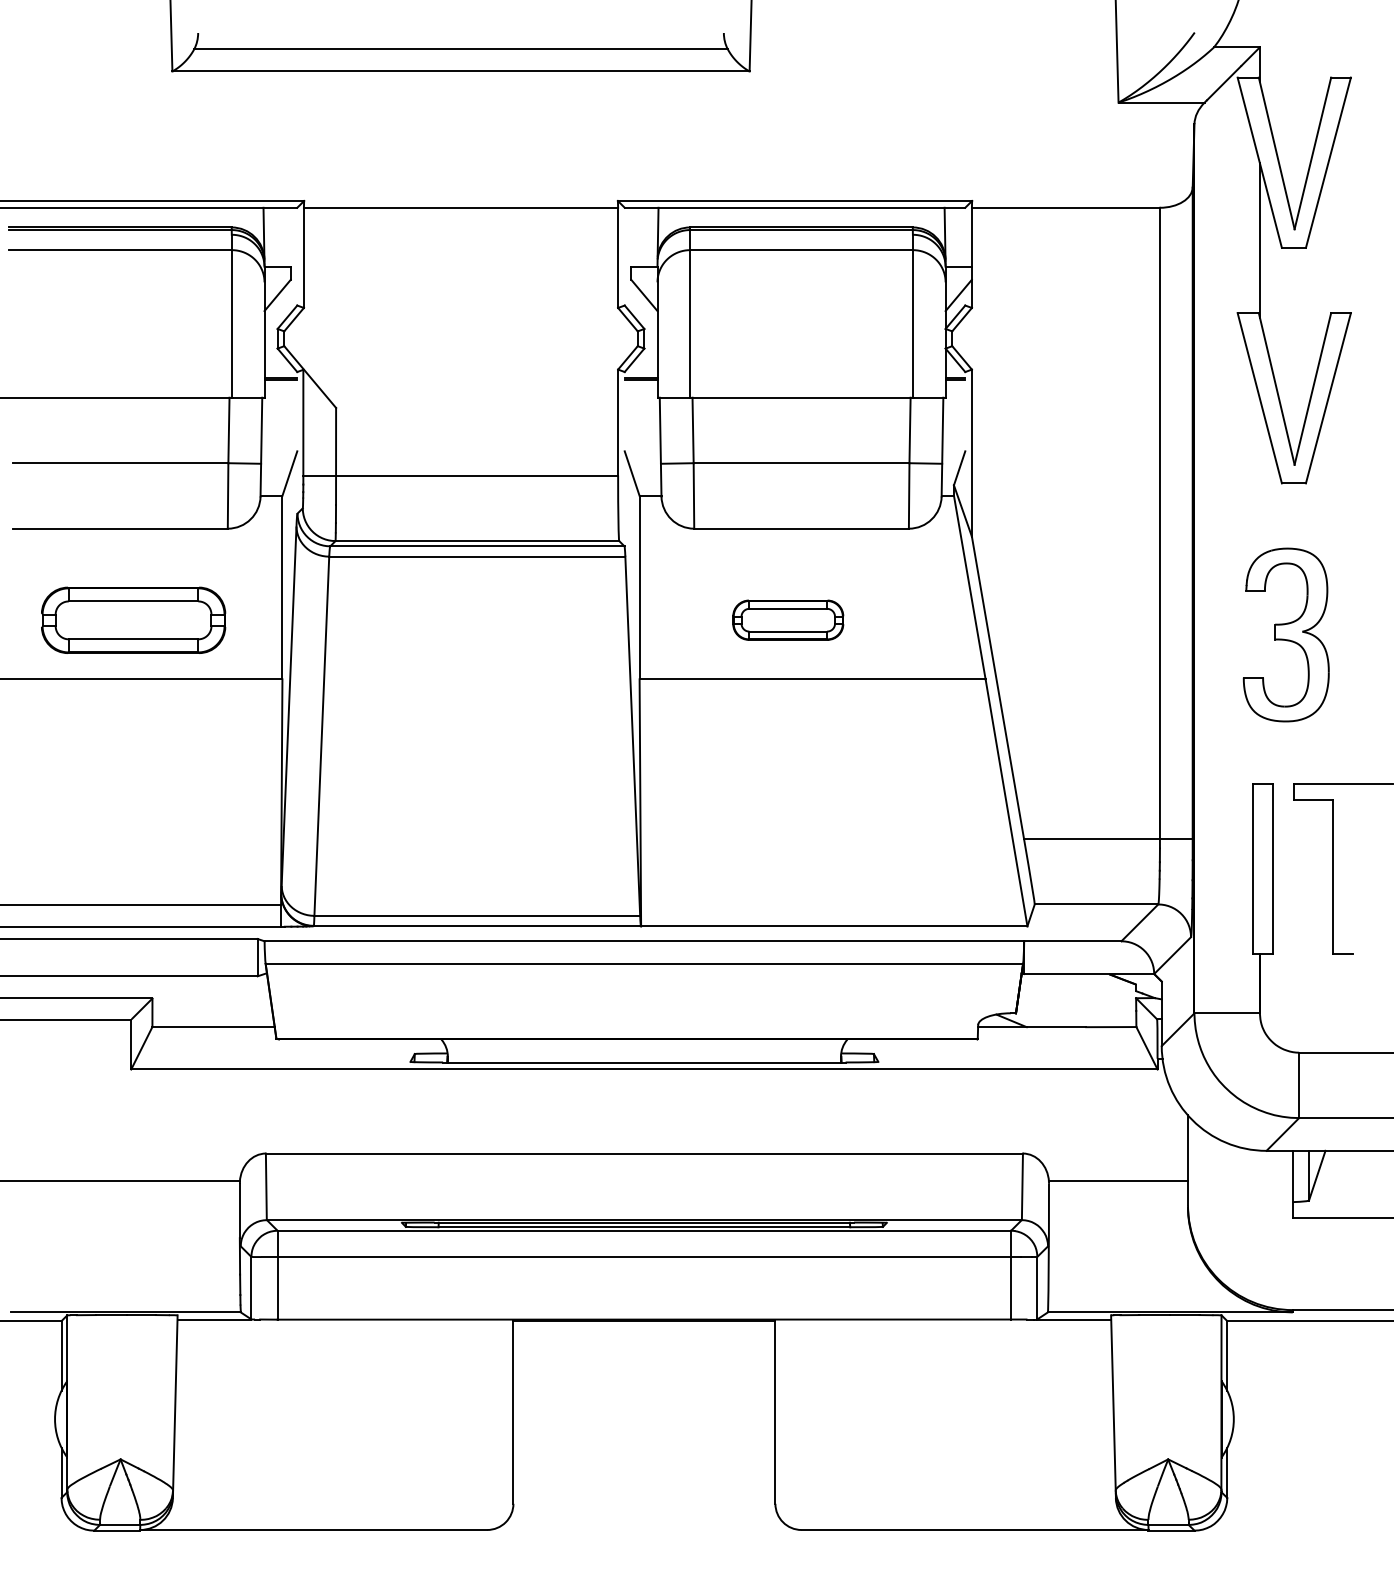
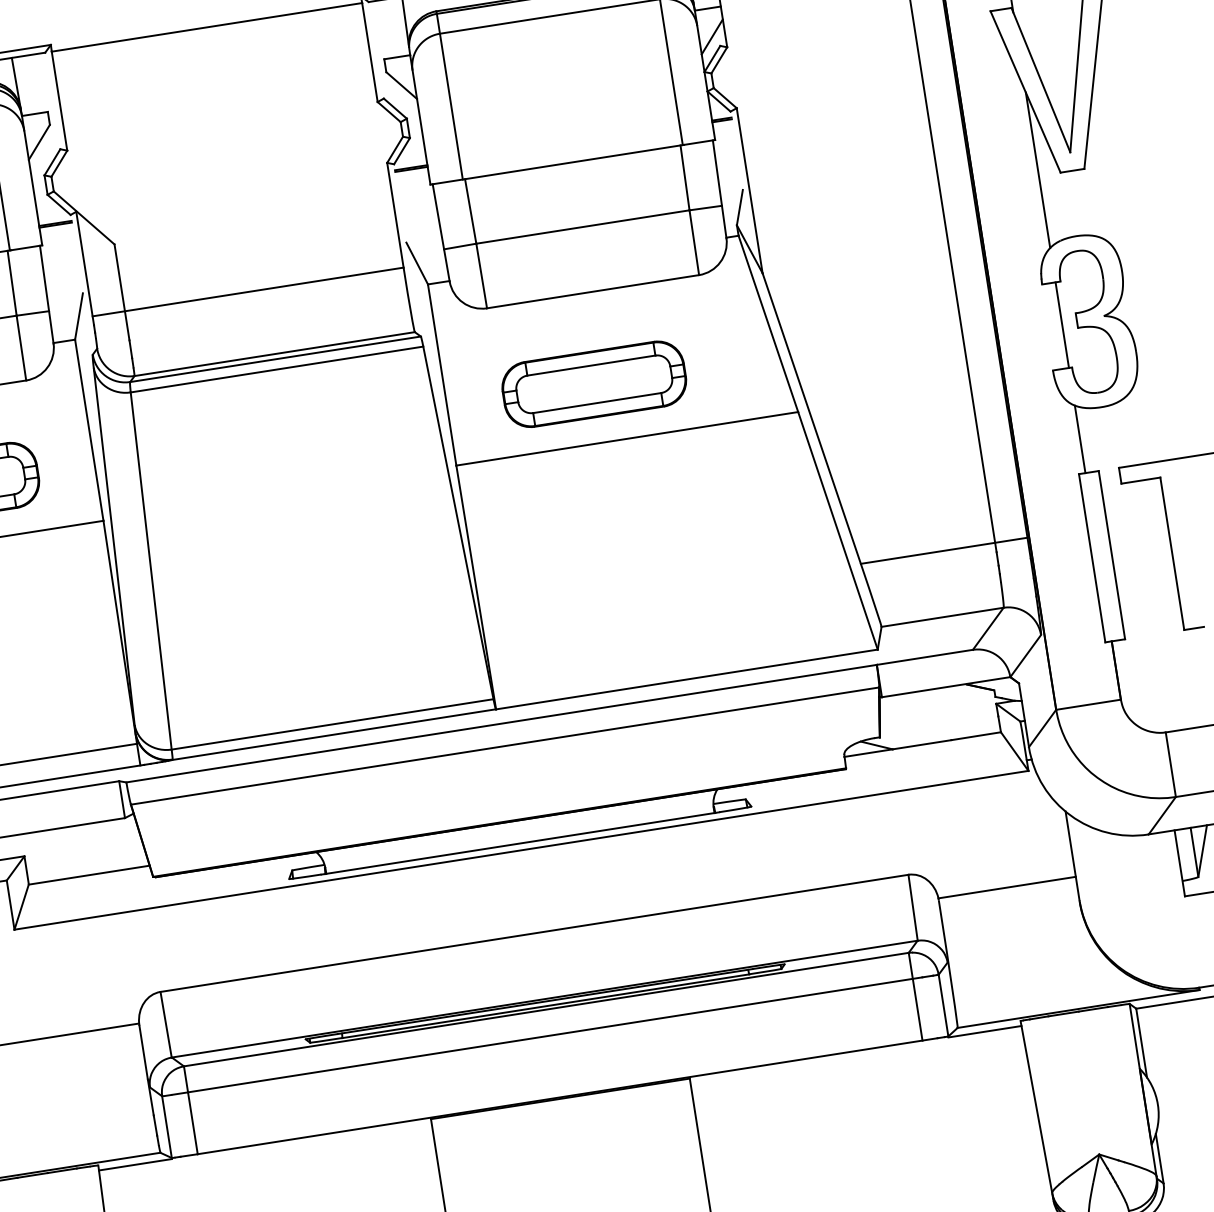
line: (1259, 477) -> (1037, 170), added
part: (787, 619) -> (593, 383), size x1.67
line: (1259, 634) -> (1061, 325), added
line: (1259, 749) -> (1079, 439), added

